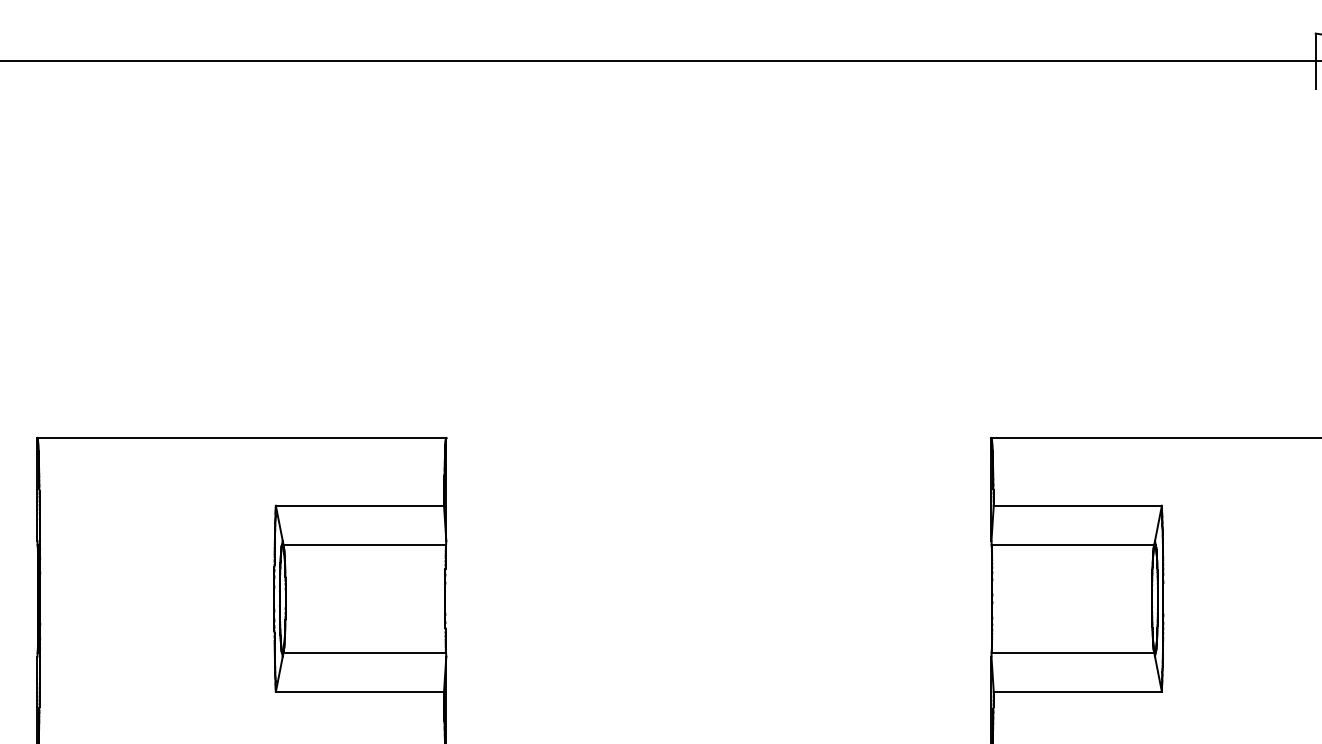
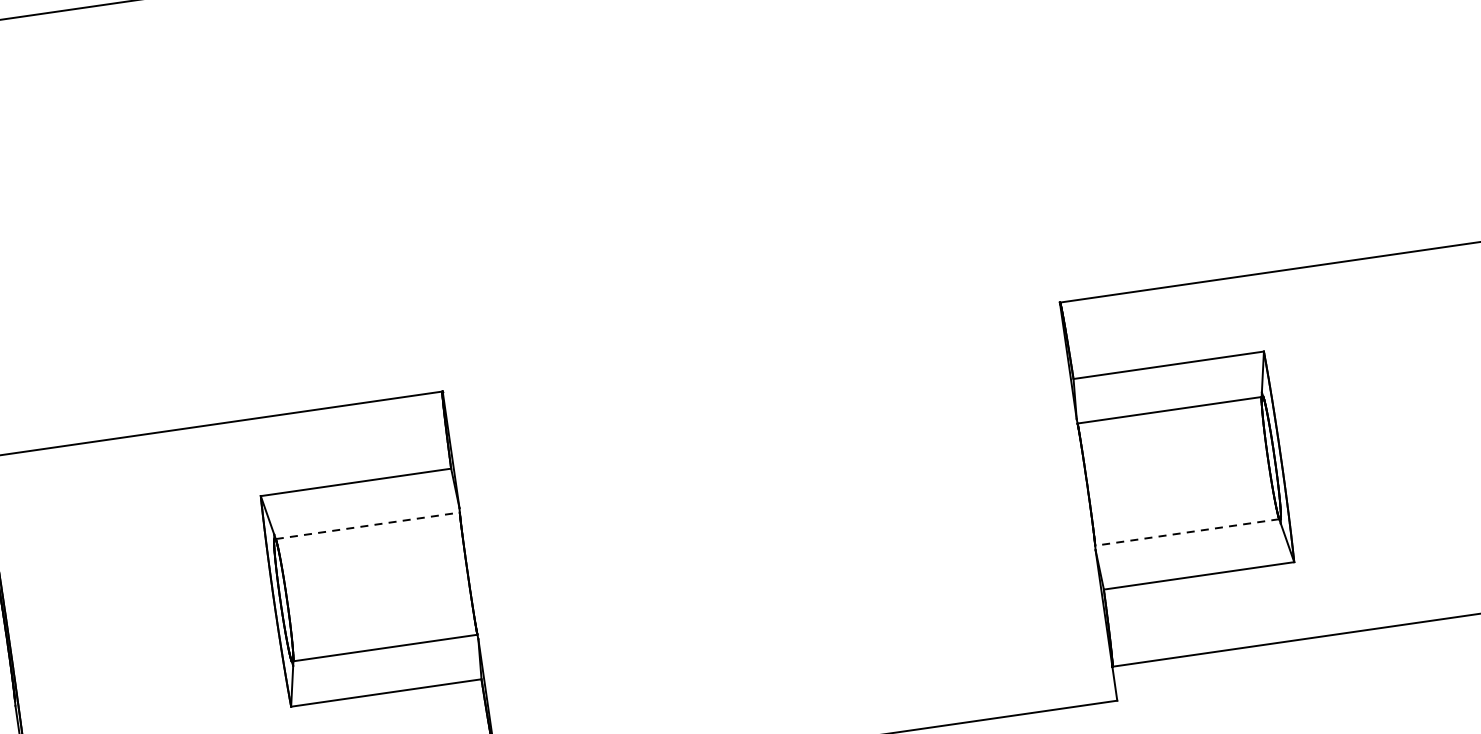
line: (365, 544) -> (368, 525), solid -> dashed
line: (1072, 652) -> (1186, 532), solid -> dashed

